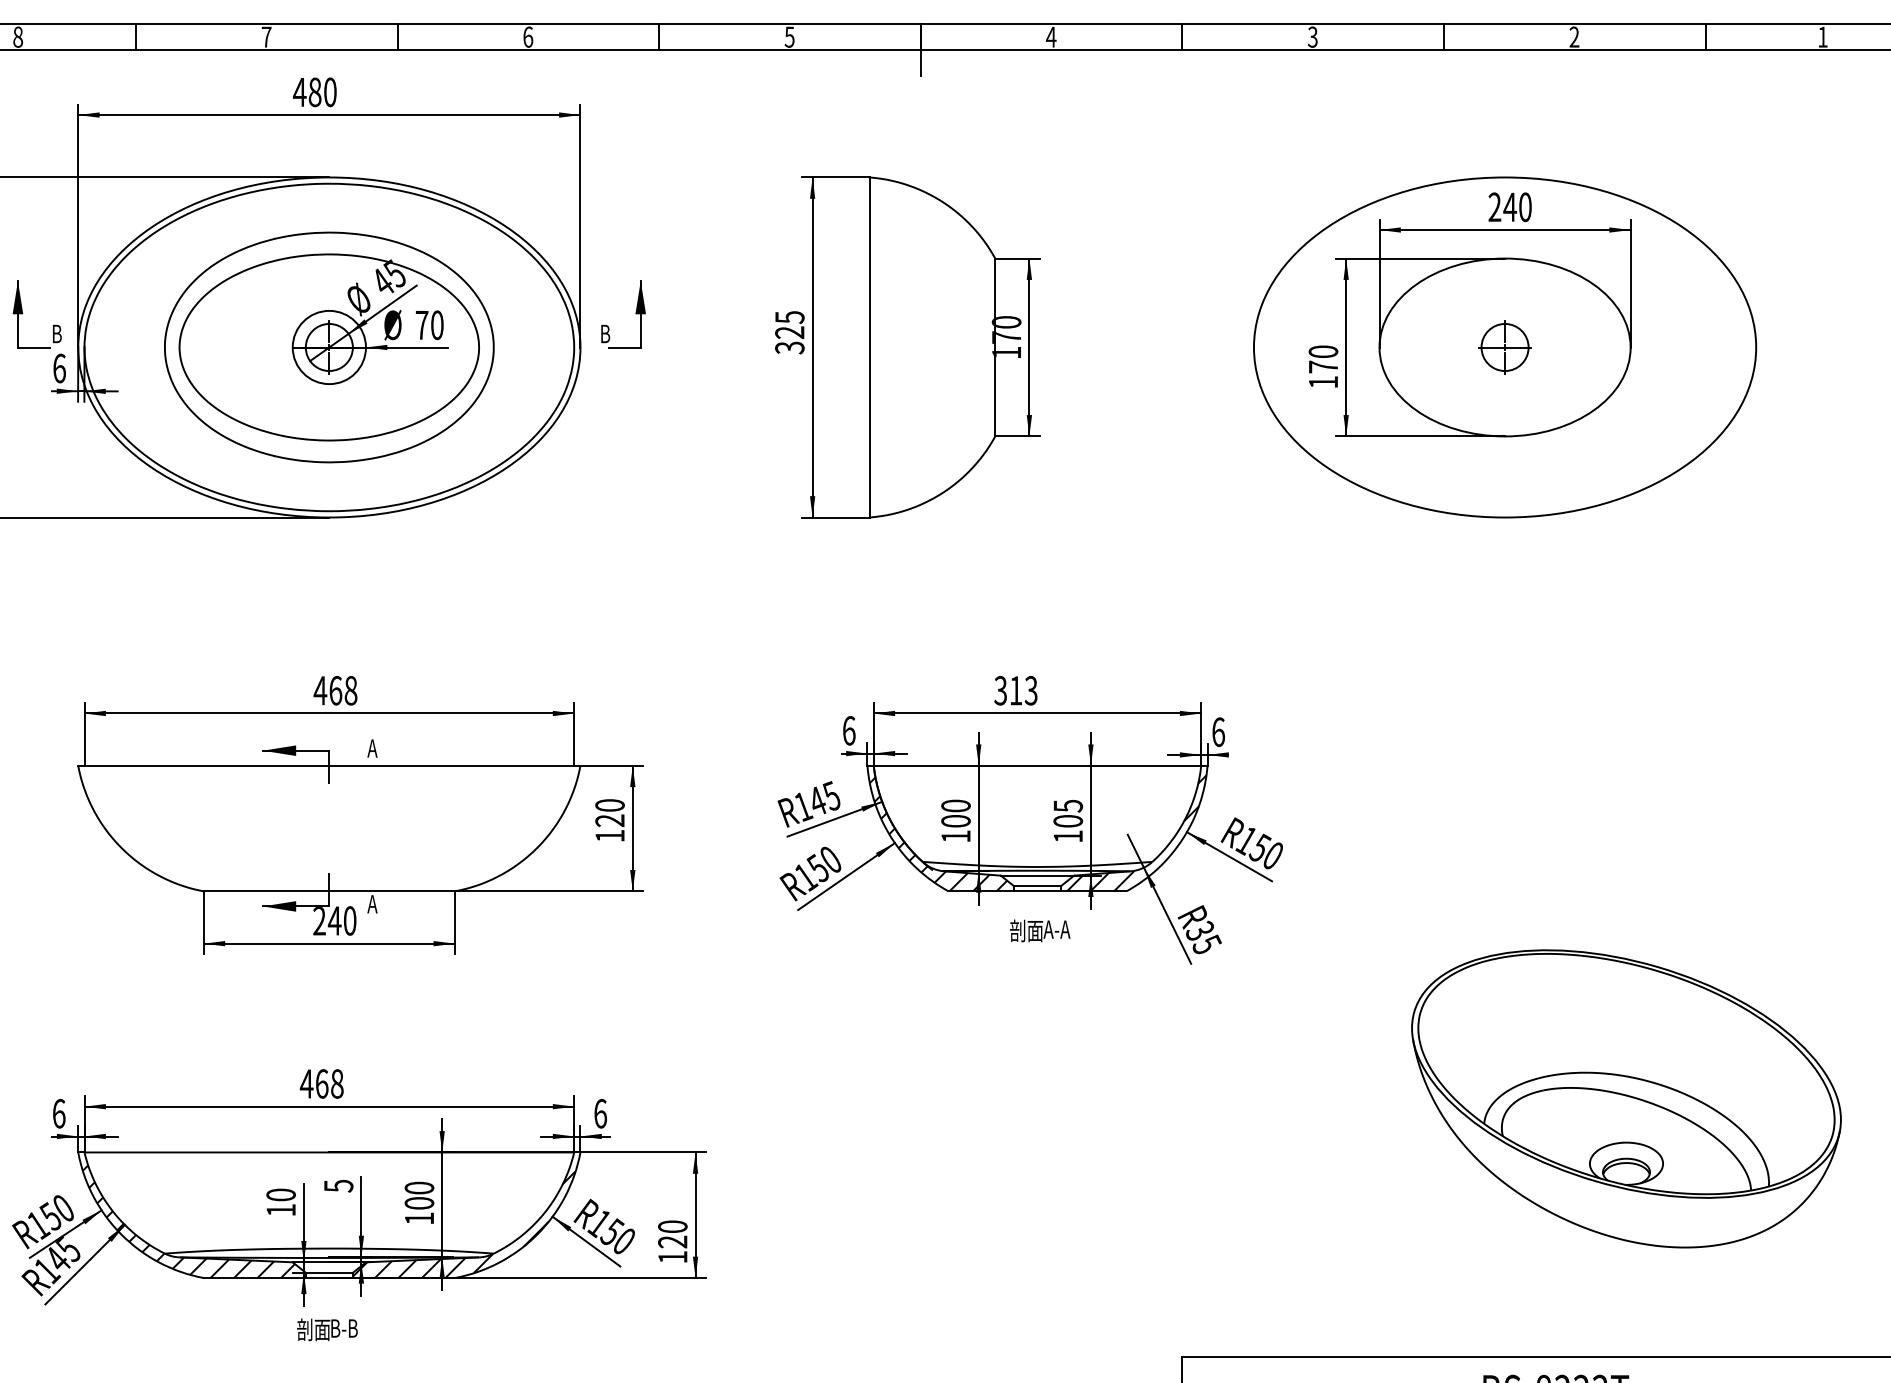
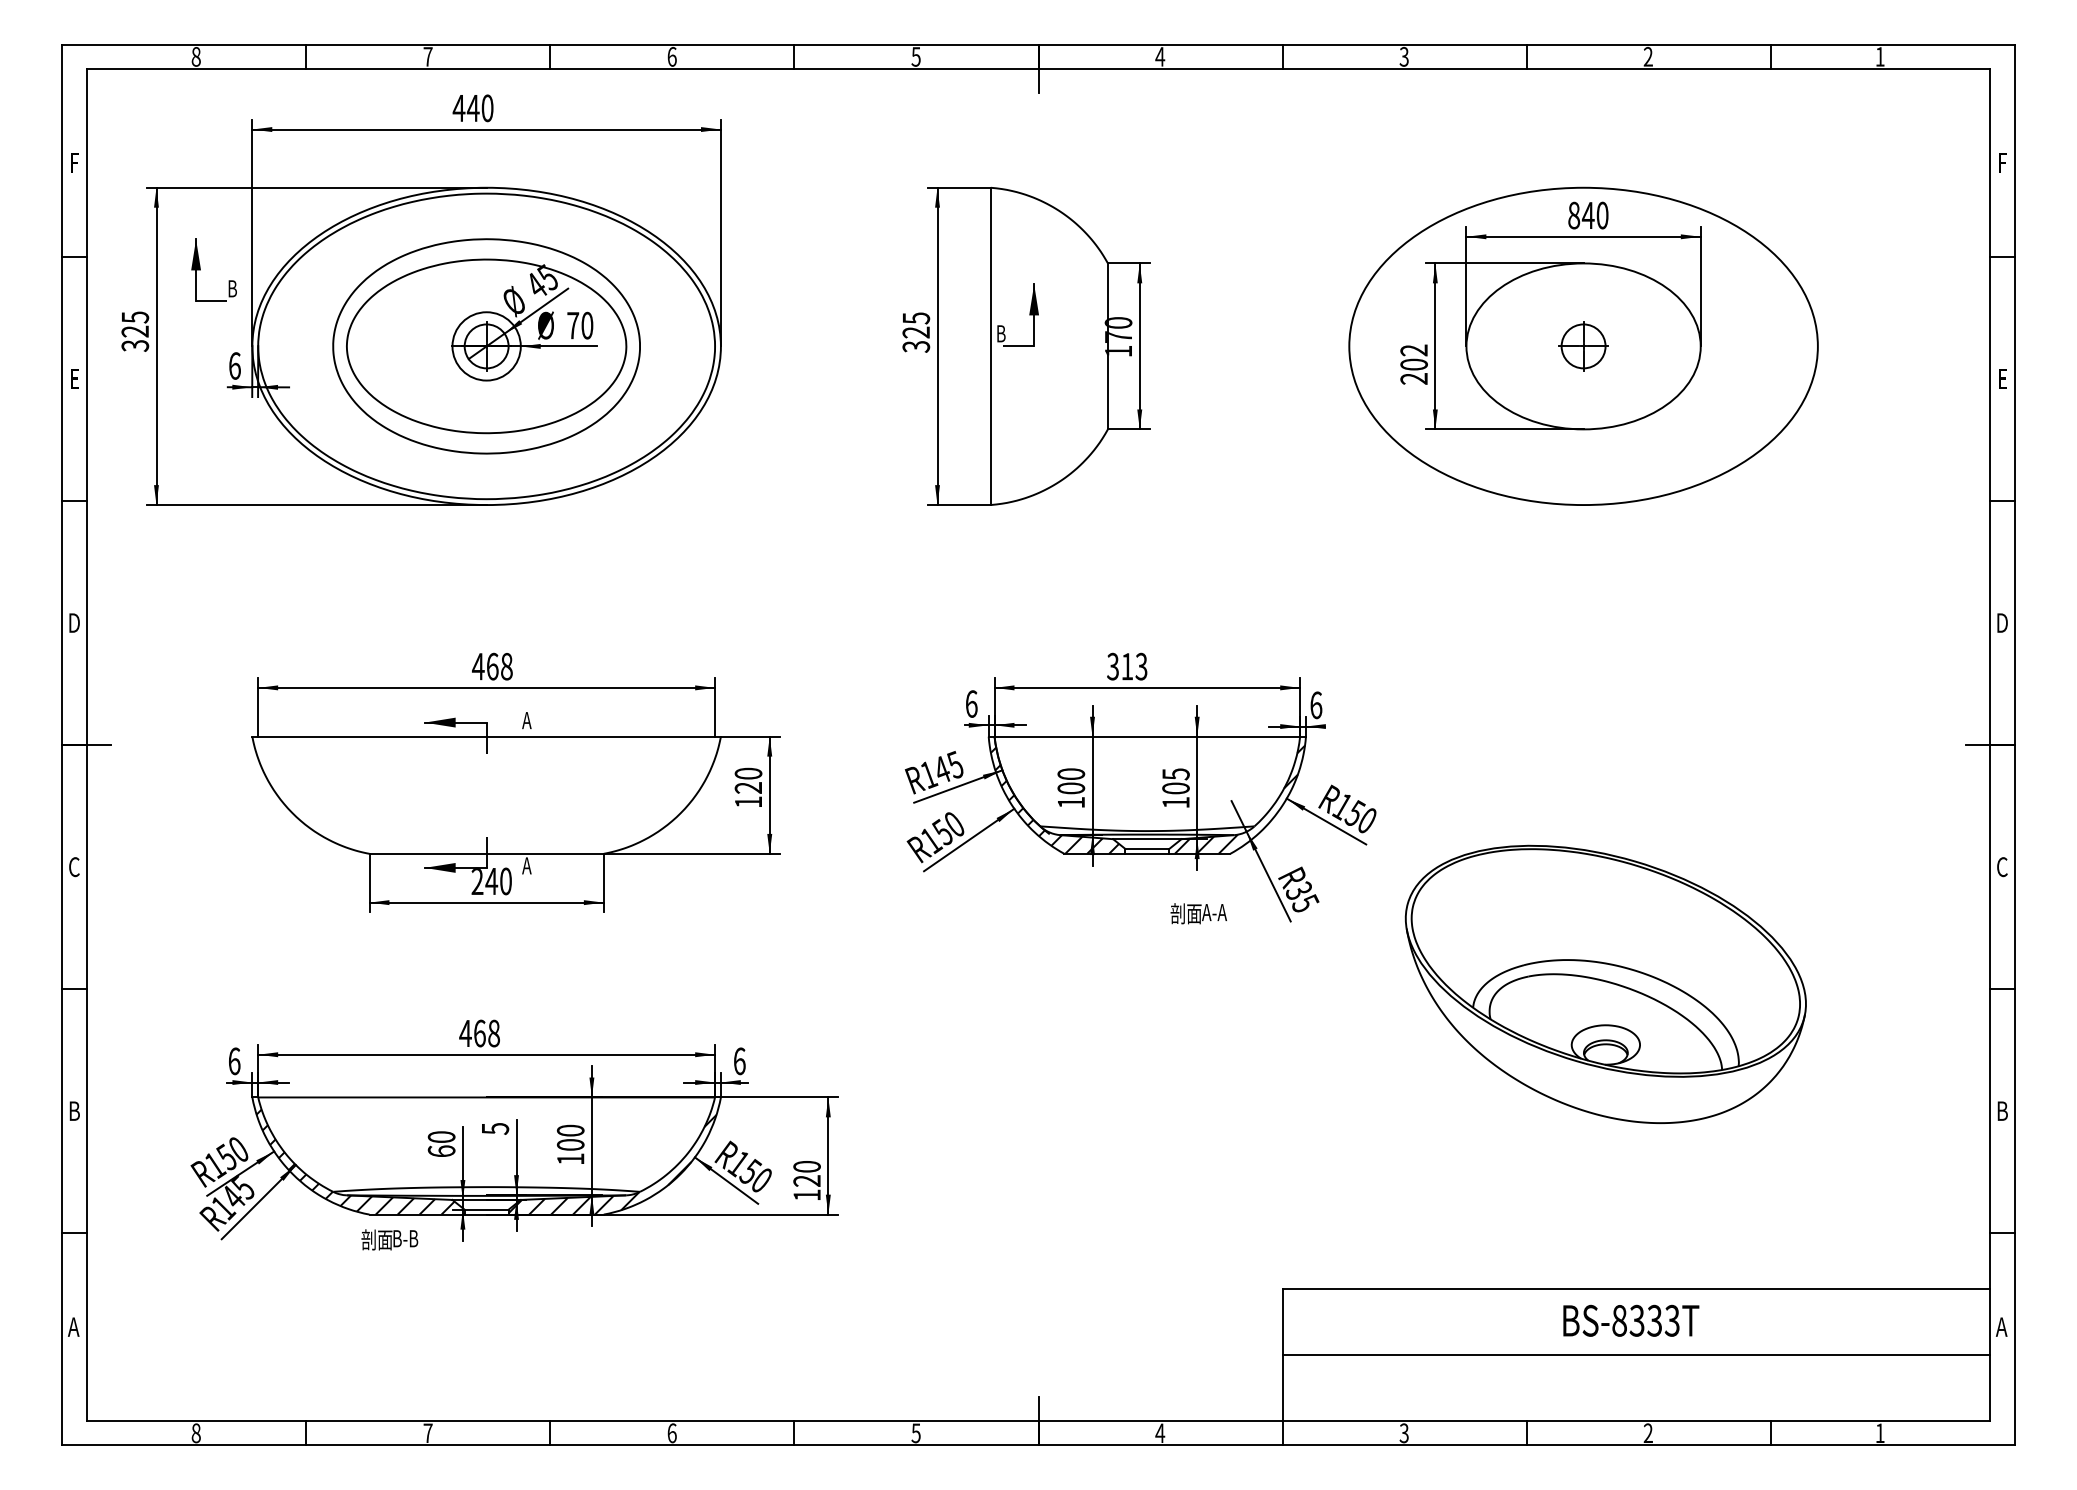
text: (314, 92) -> (472, 108), 480 -> 440
text: (1495, 207) -> (1574, 215), 240 -> 840
part: (22, 313) -> (200, 269), moved
part: (635, 313) -> (1029, 314), moved
text: (1322, 366) -> (1413, 364), 170 -> 202
text: (1039, 930) -> (1198, 913), moved
part: (1626, 1097) -> (1605, 983), moved
text: (280, 1209) -> (441, 1150), 10 -> 60
text: (327, 1329) -> (389, 1239), moved

